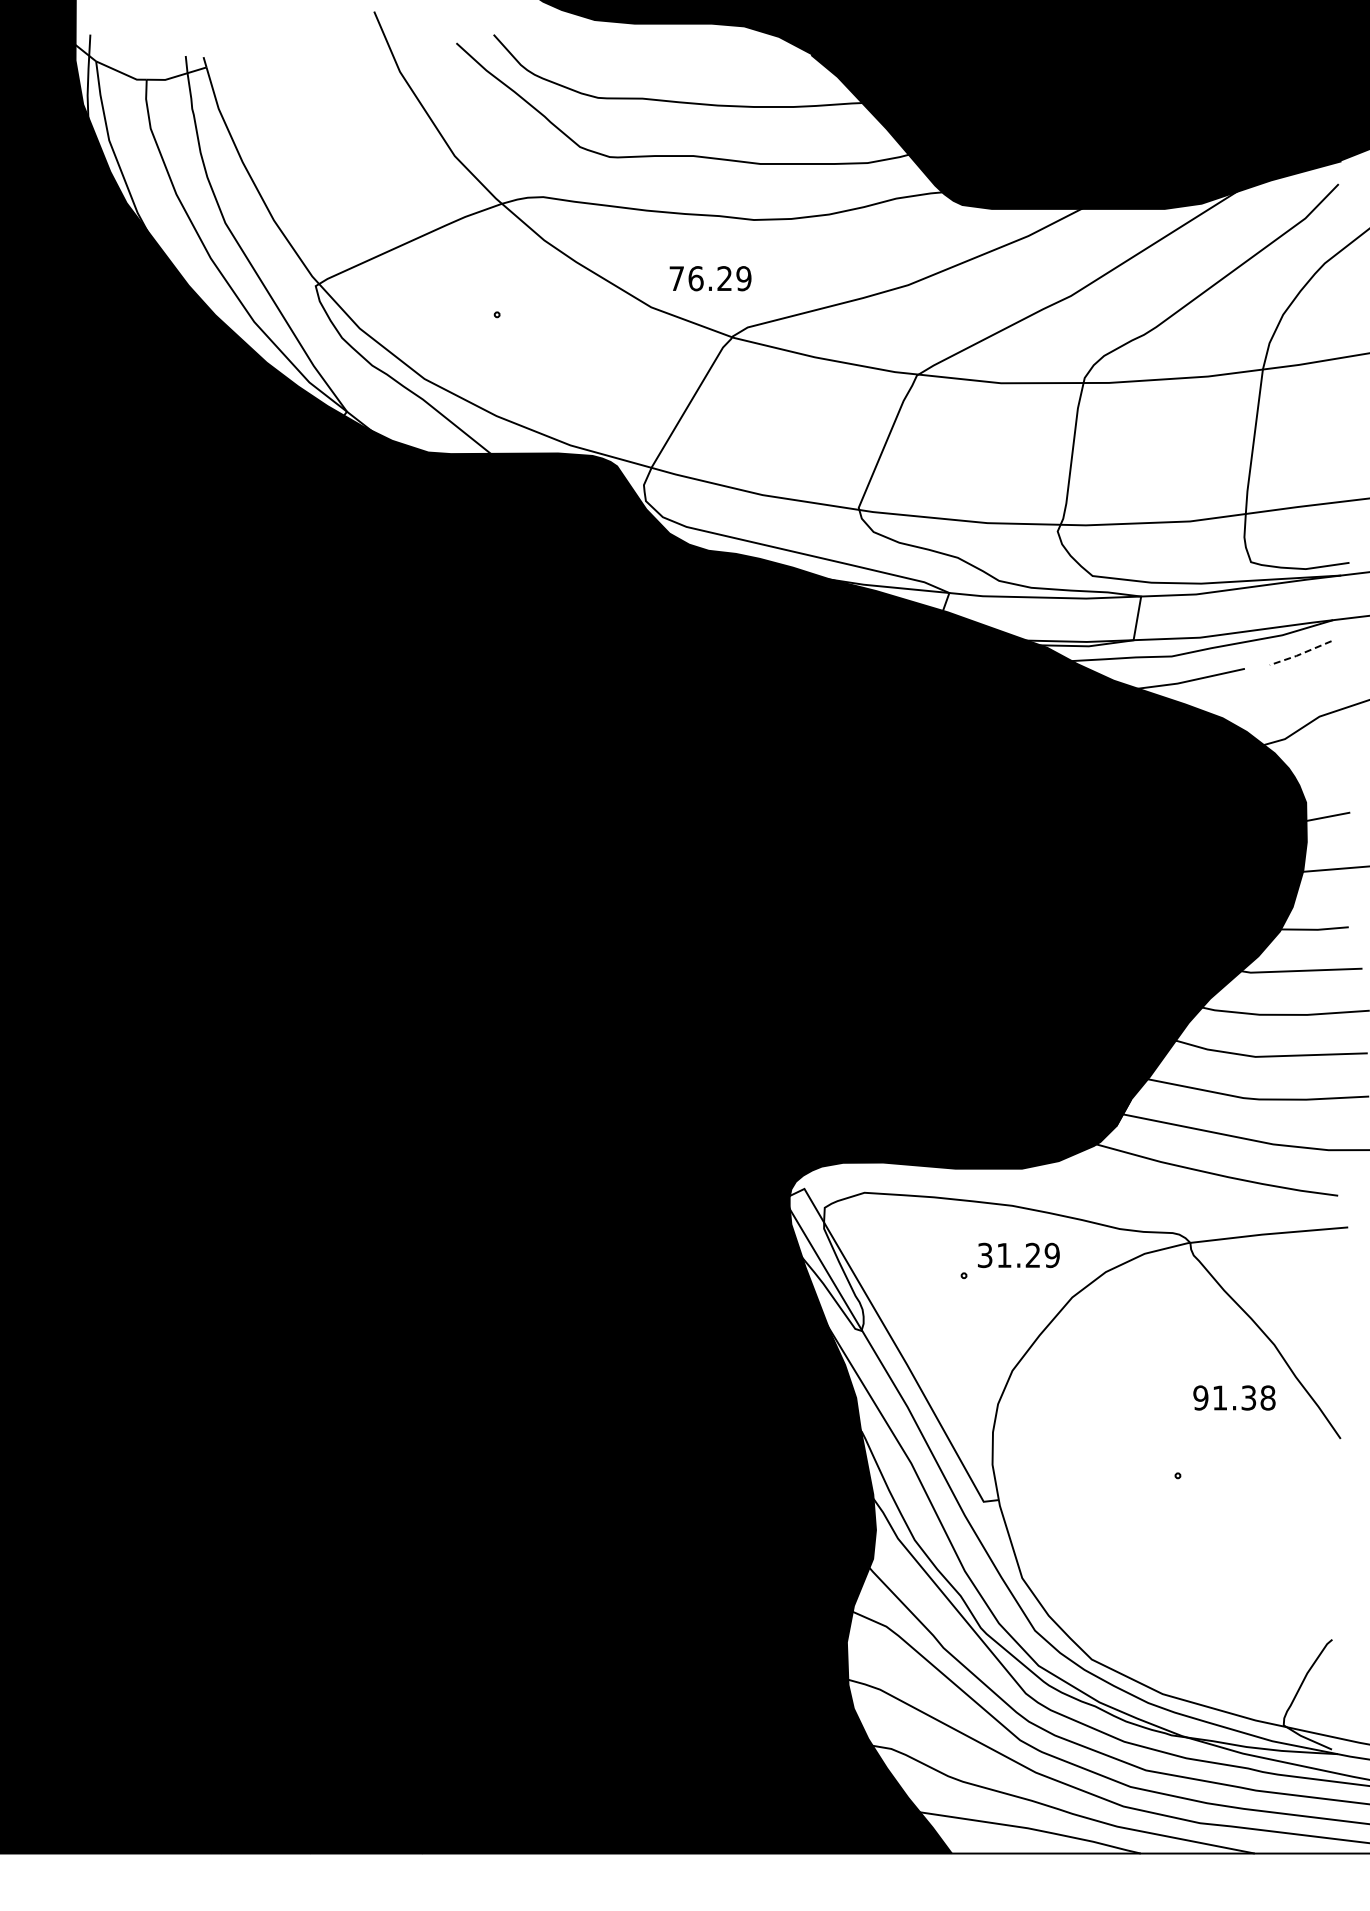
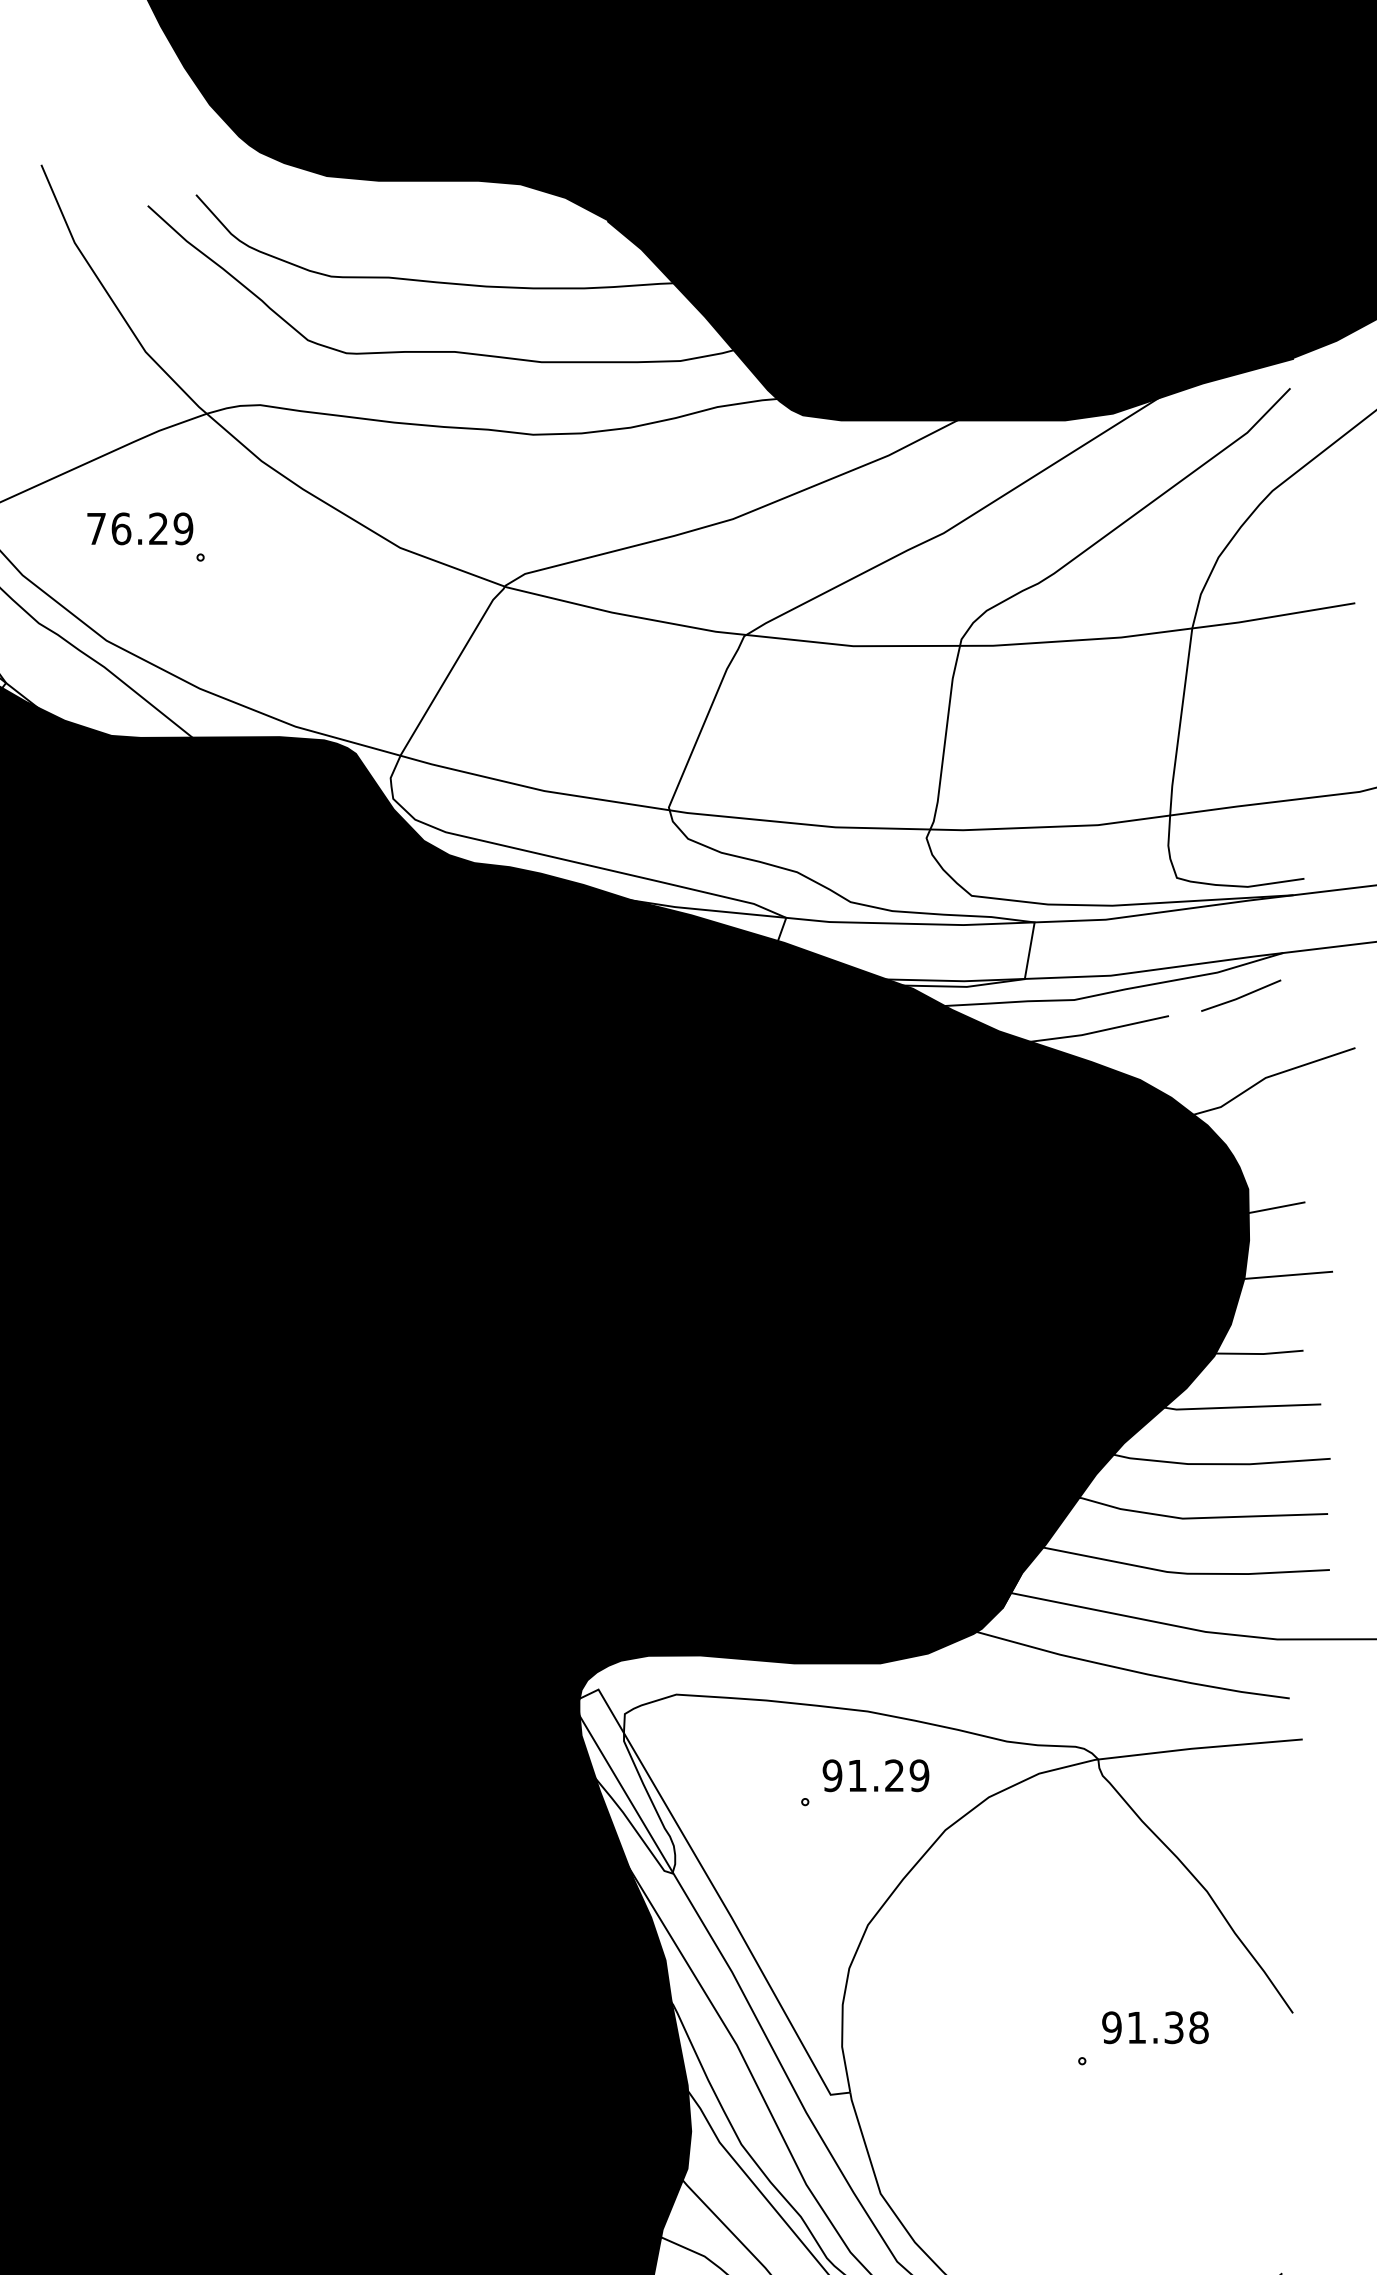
text: (710, 278) -> (140, 528), moved
line: (1300, 654) -> (1240, 997), dashed -> solid
text: (984, 1255) -> (831, 1775), 31.29 -> 91.29
text: (1234, 1397) -> (1155, 2027), moved

